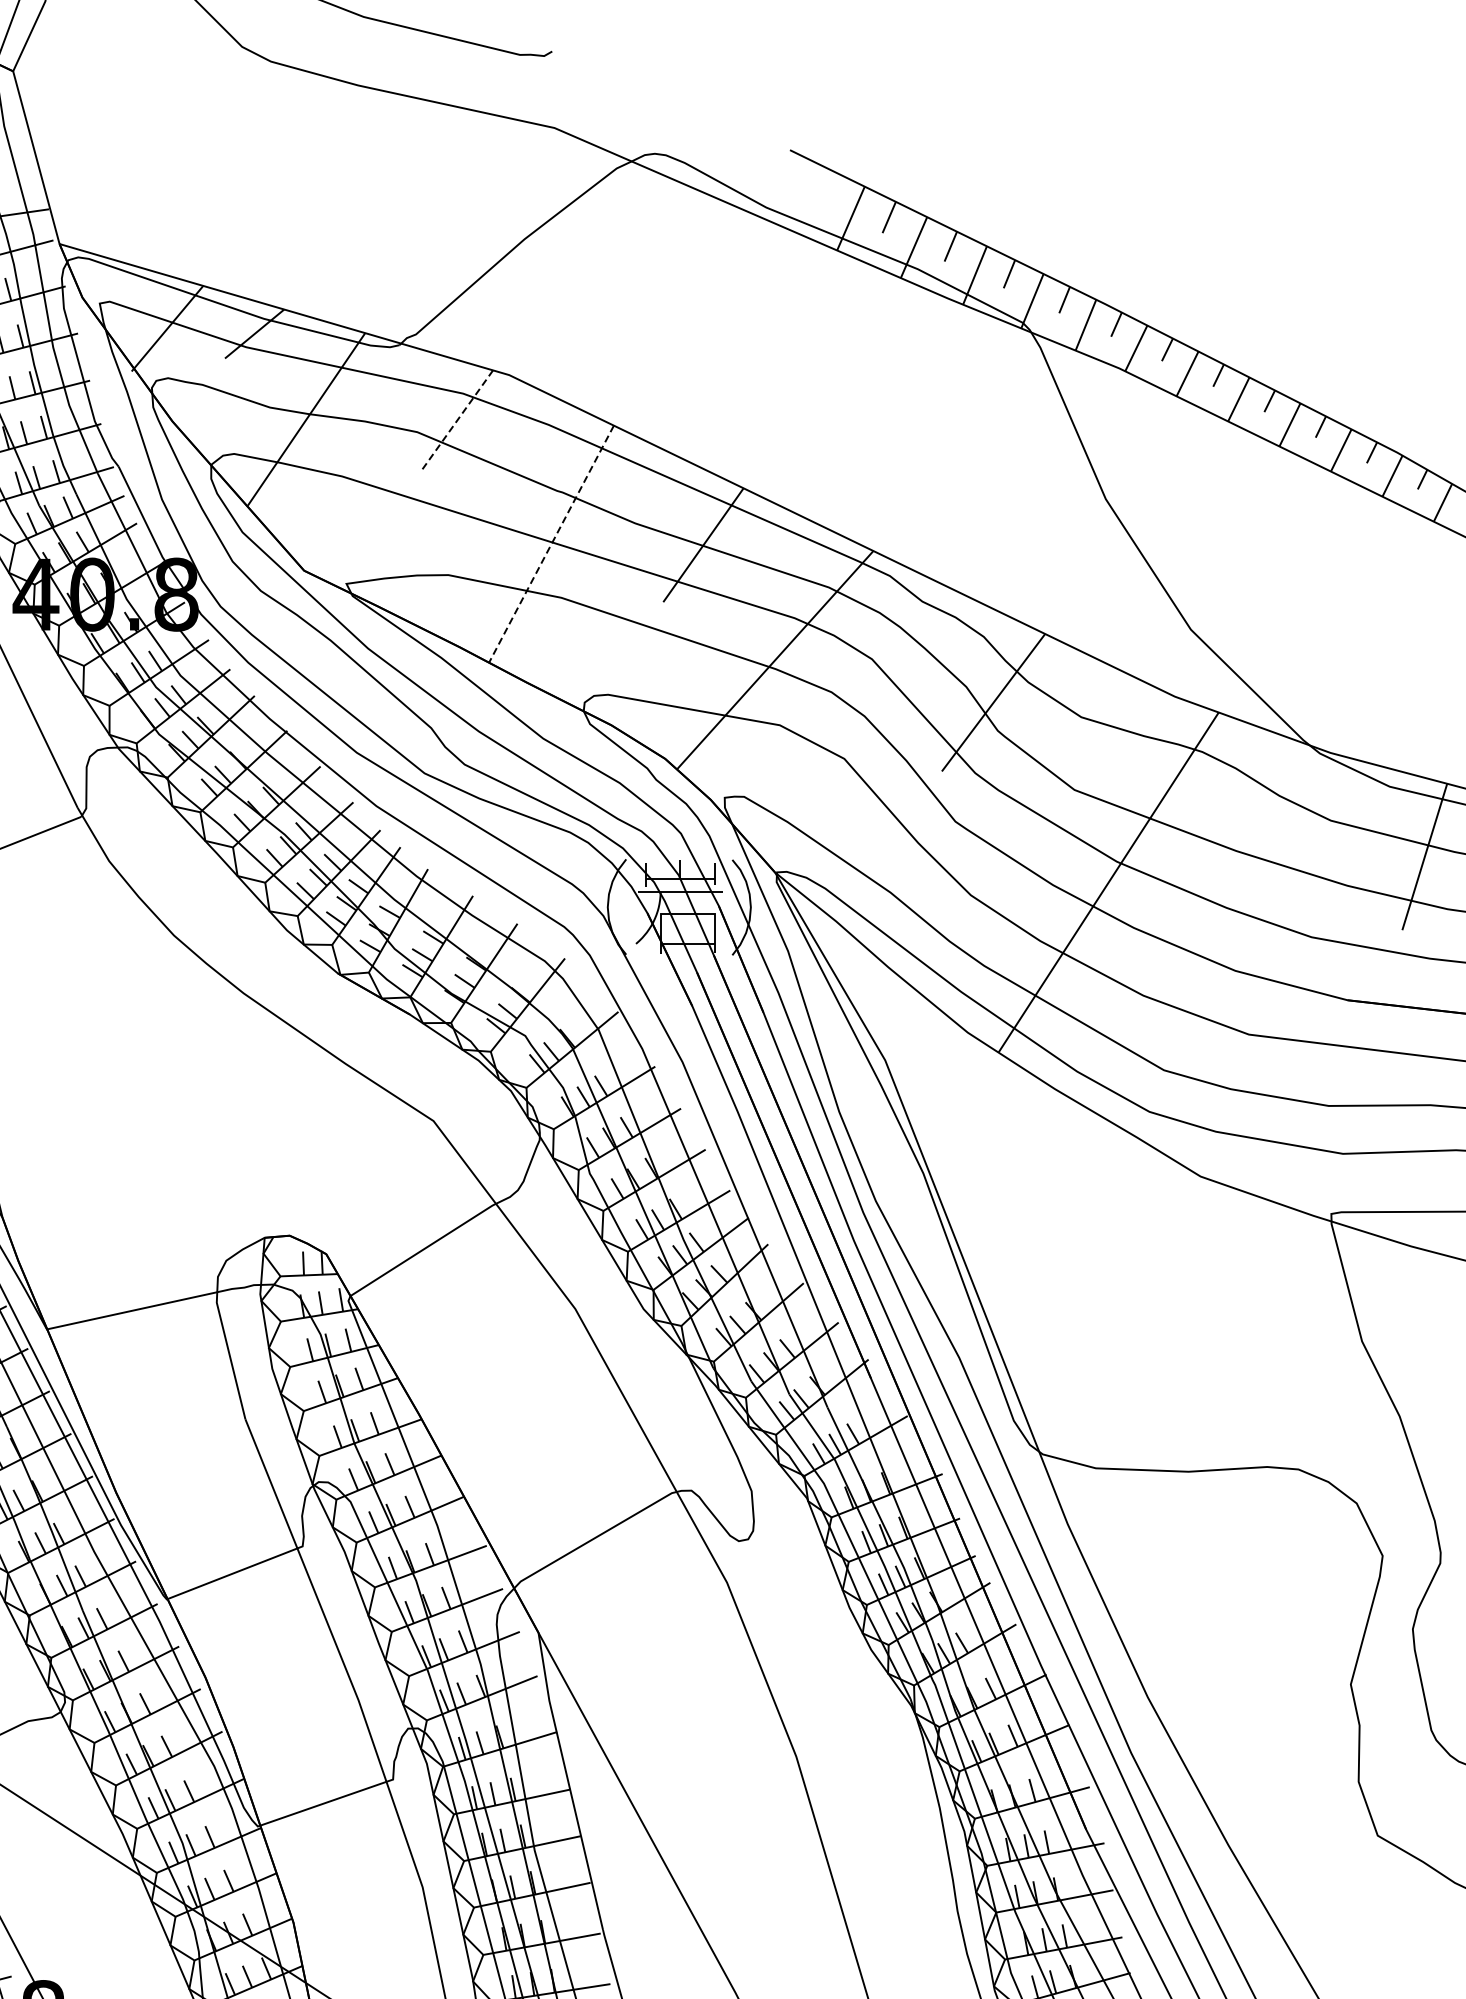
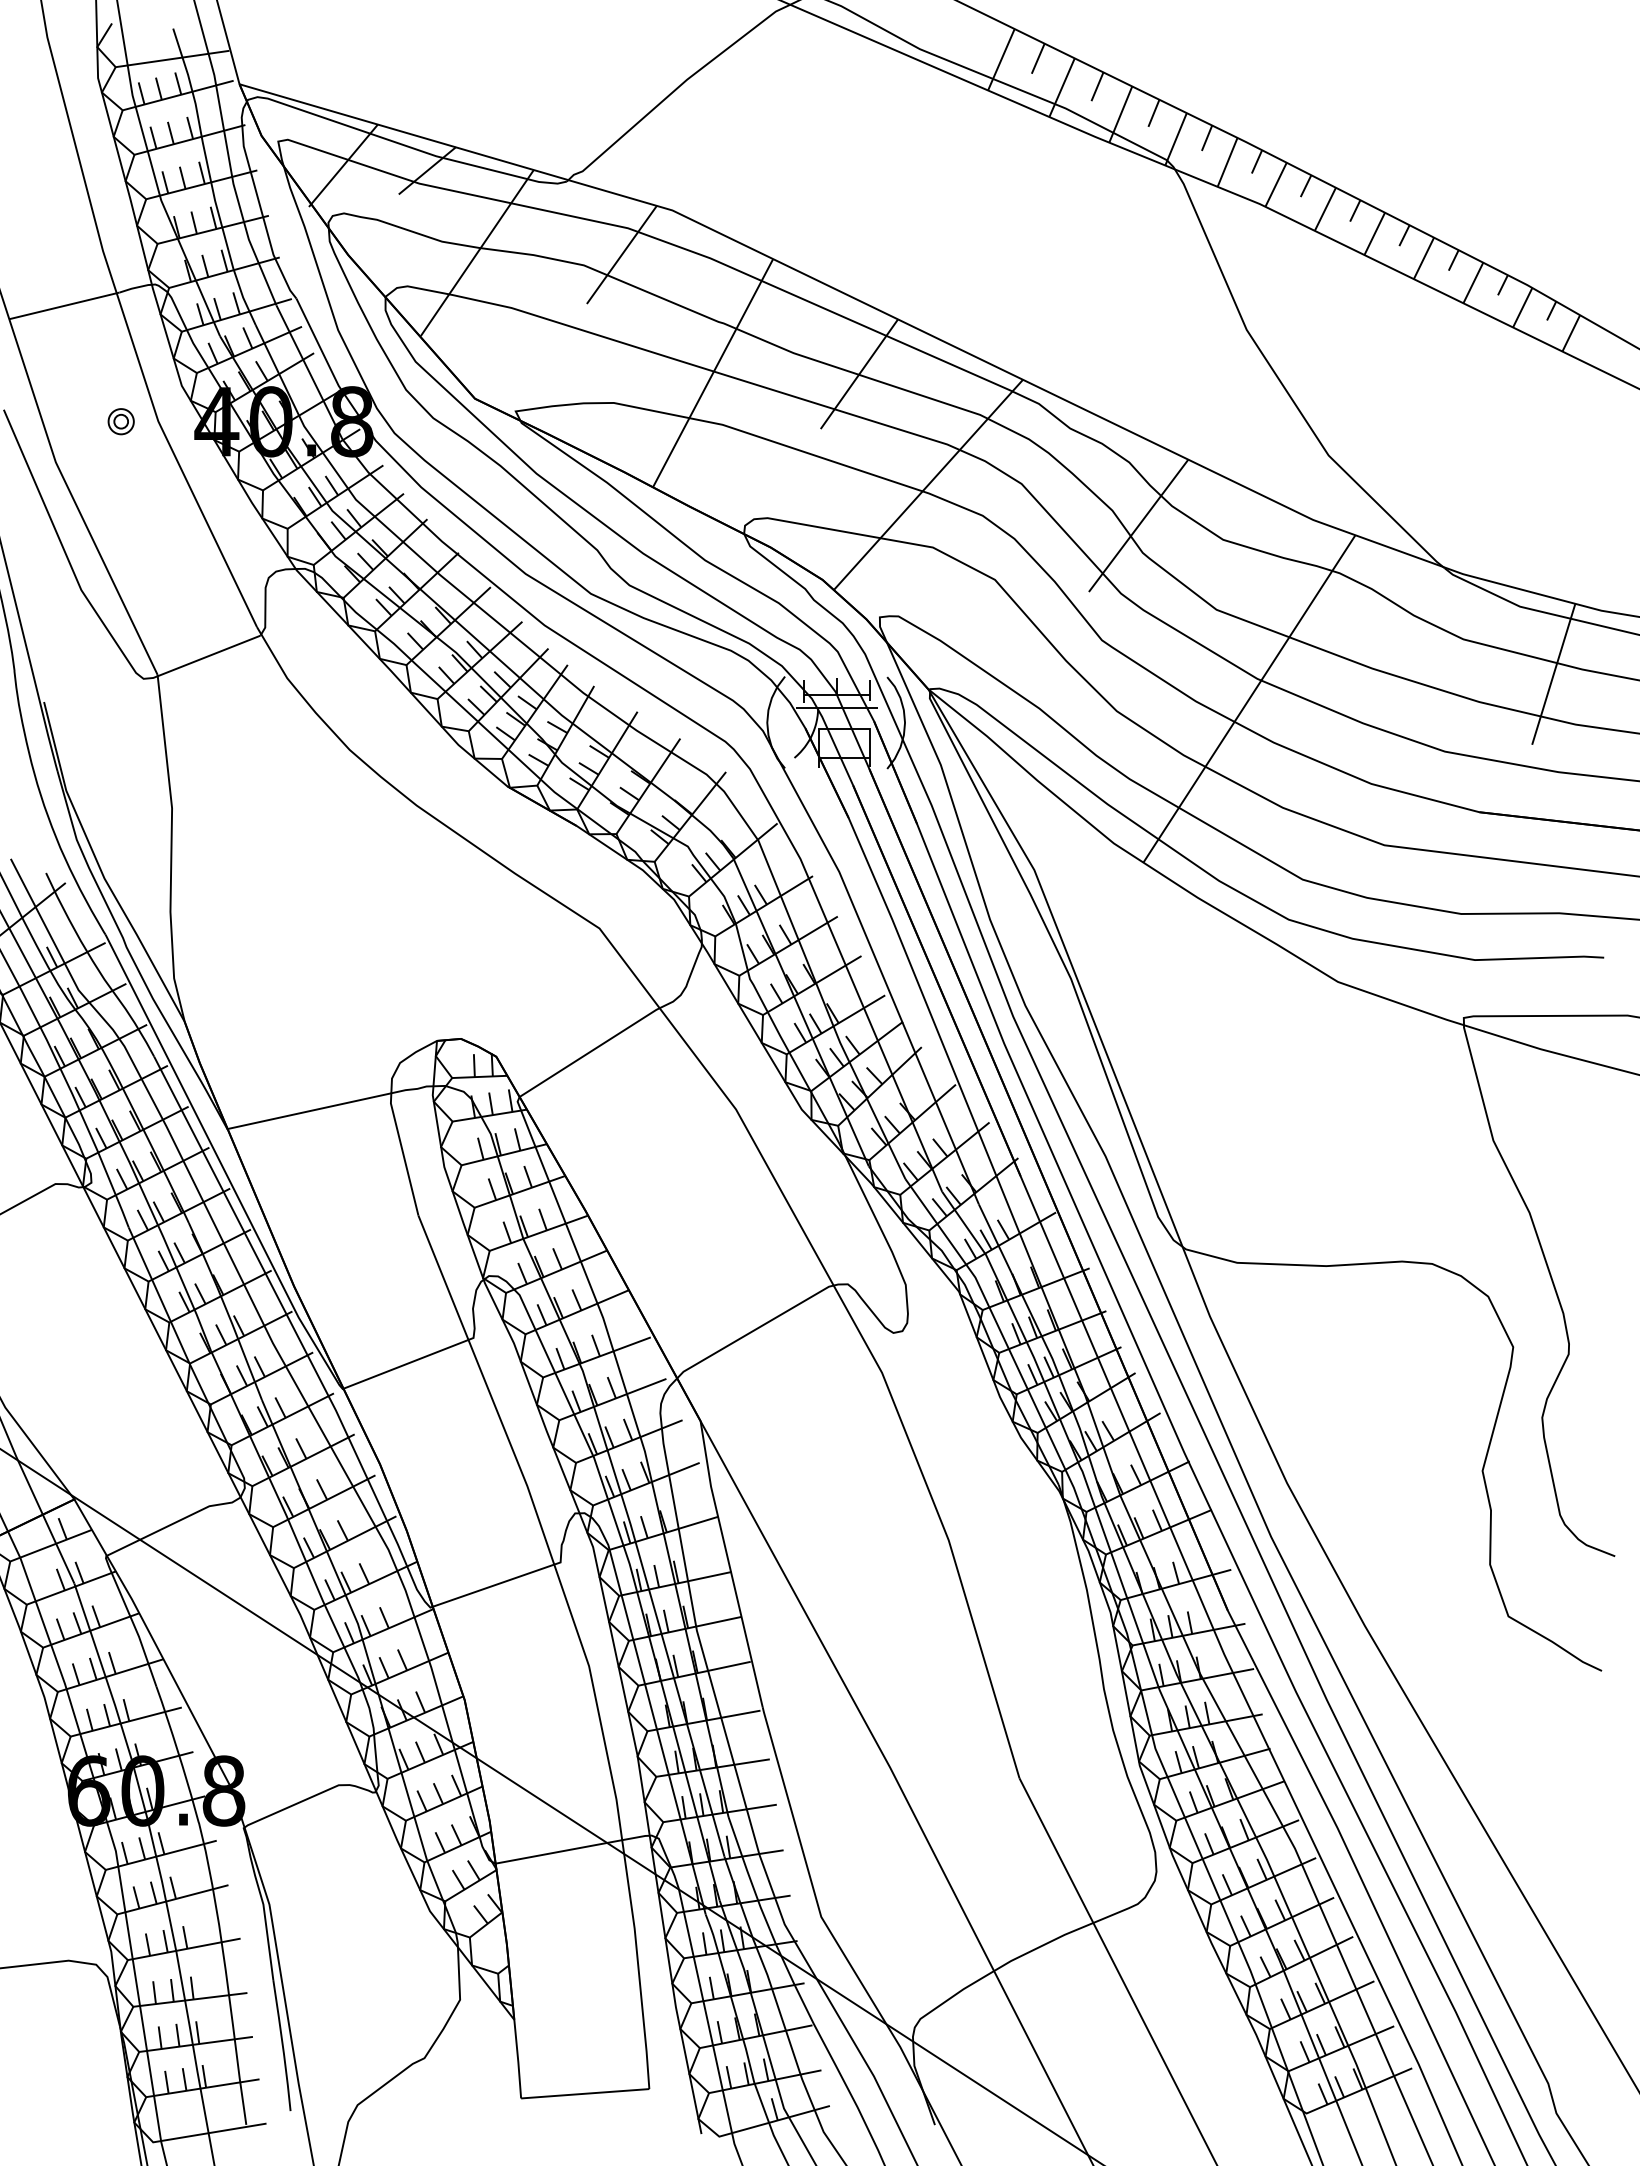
line: (456, 421) -> (621, 255), dashed -> solid
line: (551, 544) -> (713, 373), dashed -> solid

